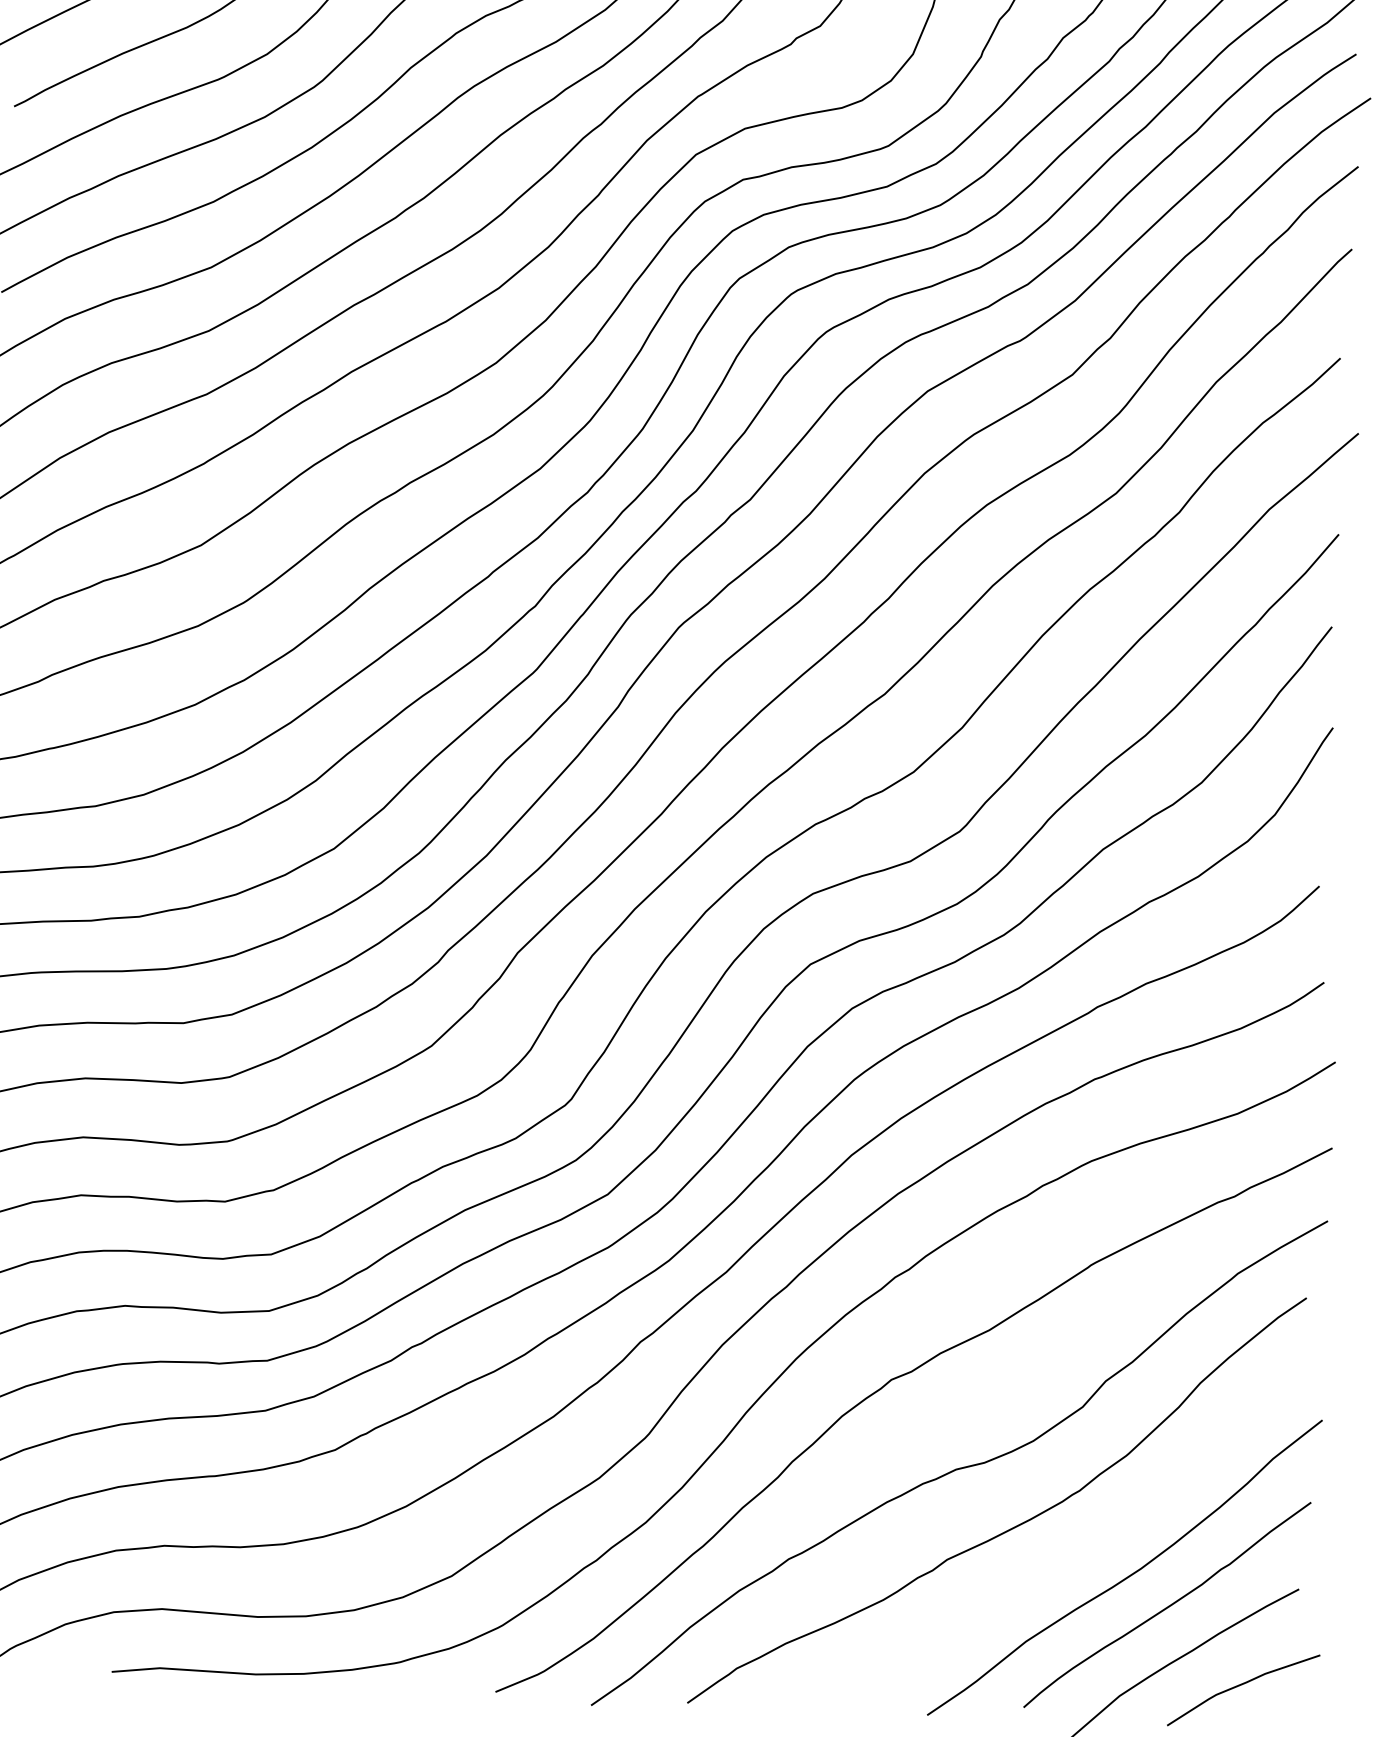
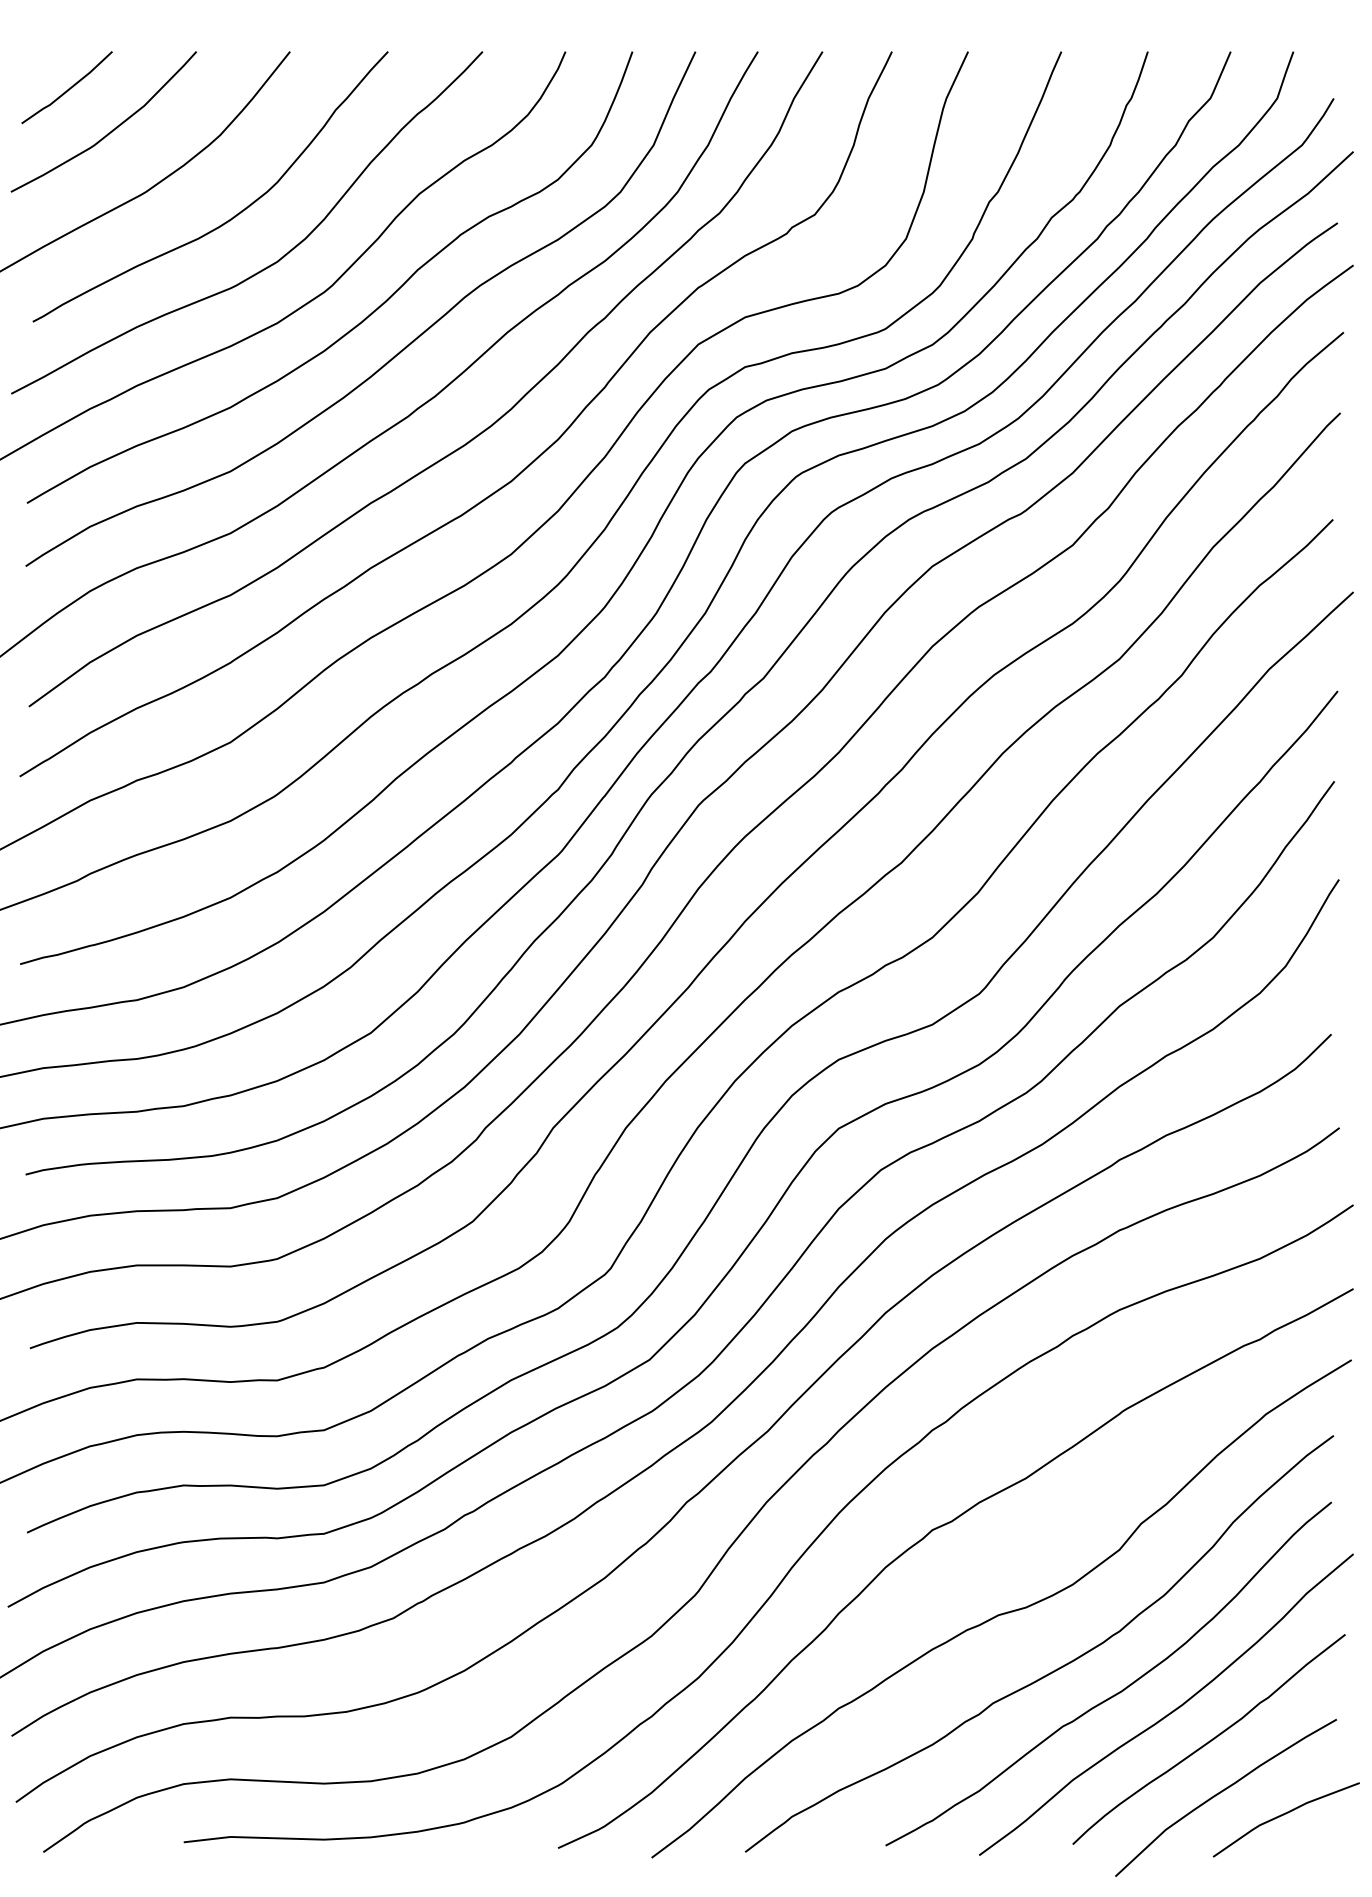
curve: (1075, 1553) -> (1117, 1692), added

